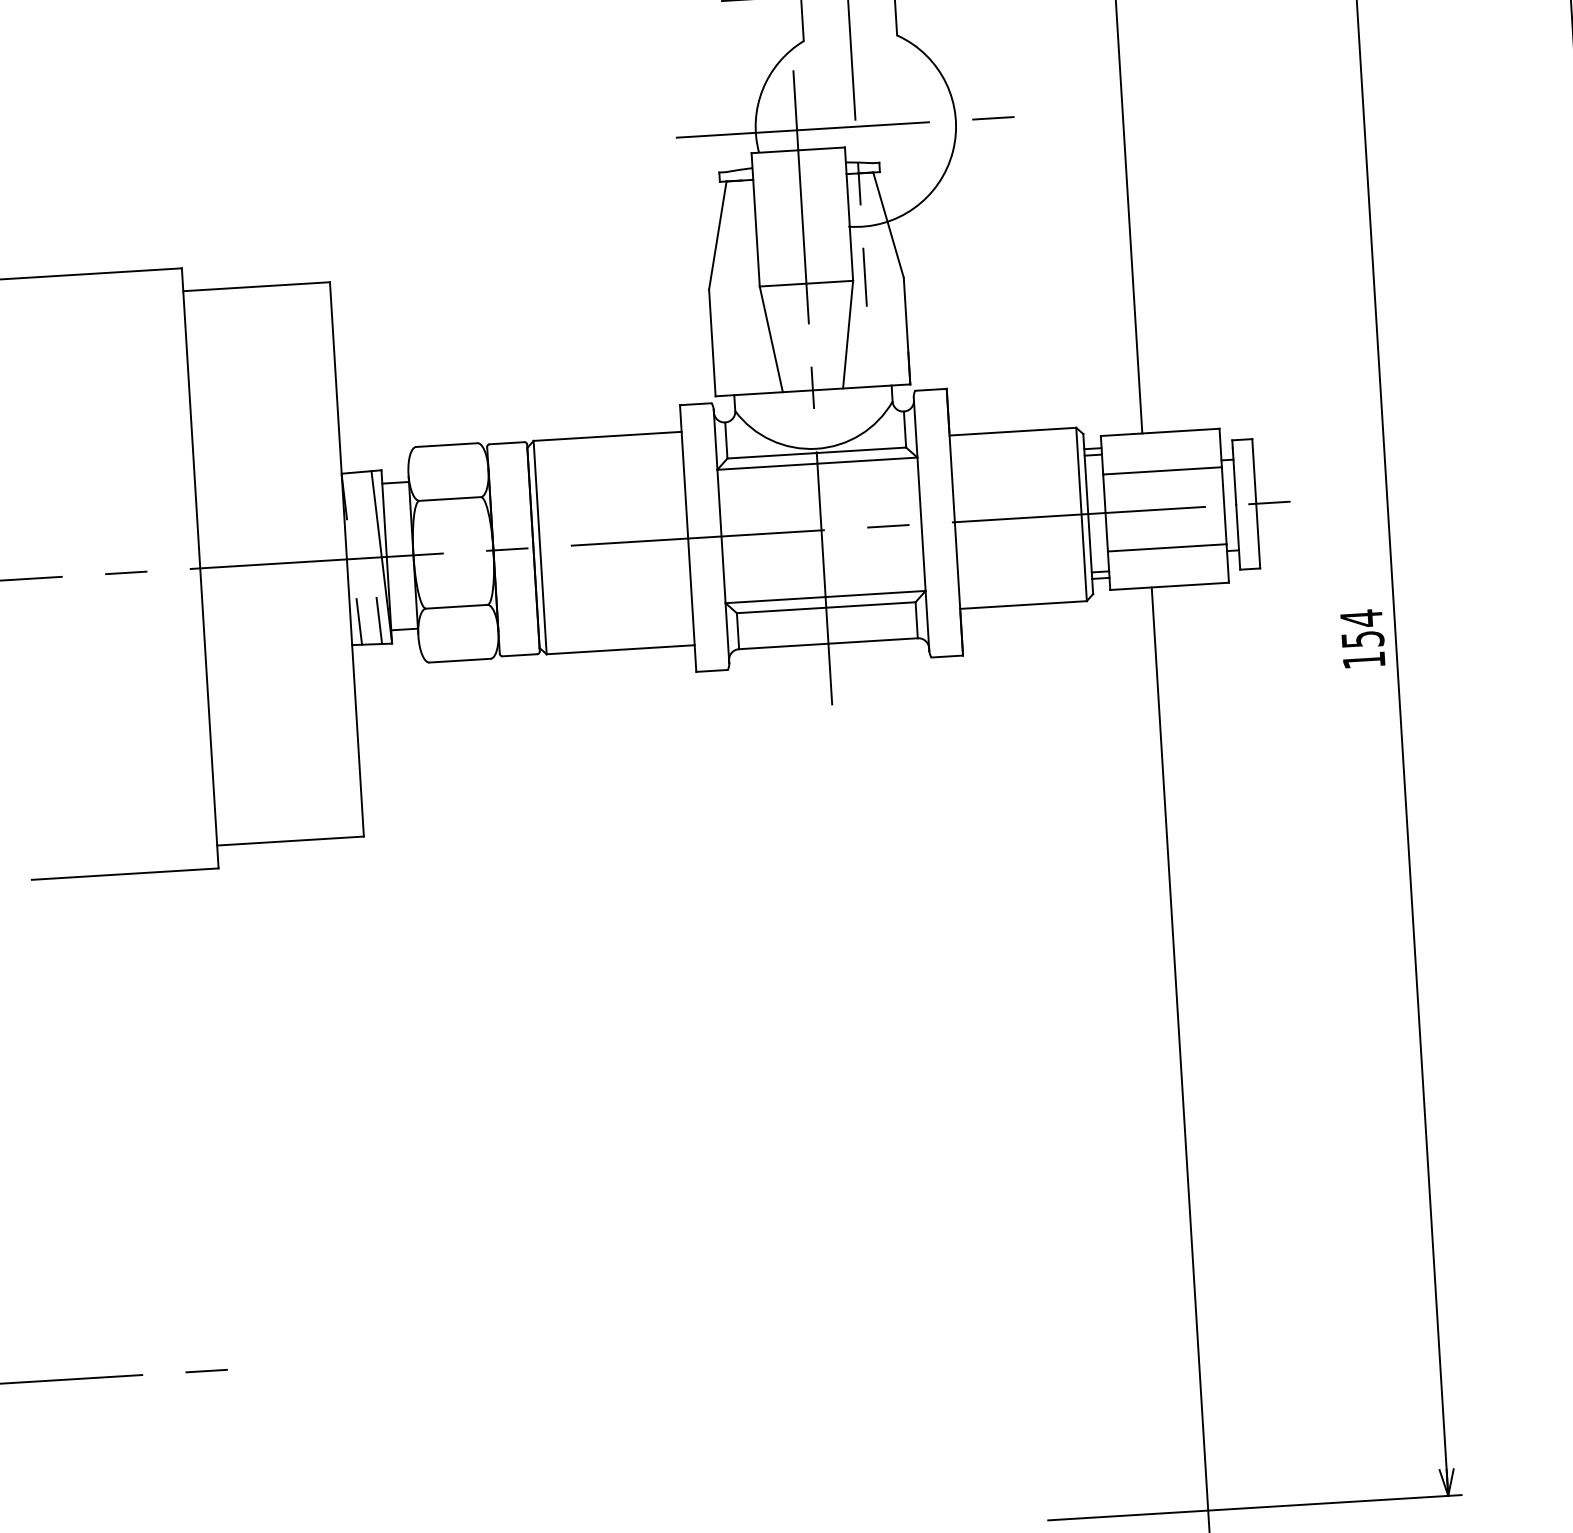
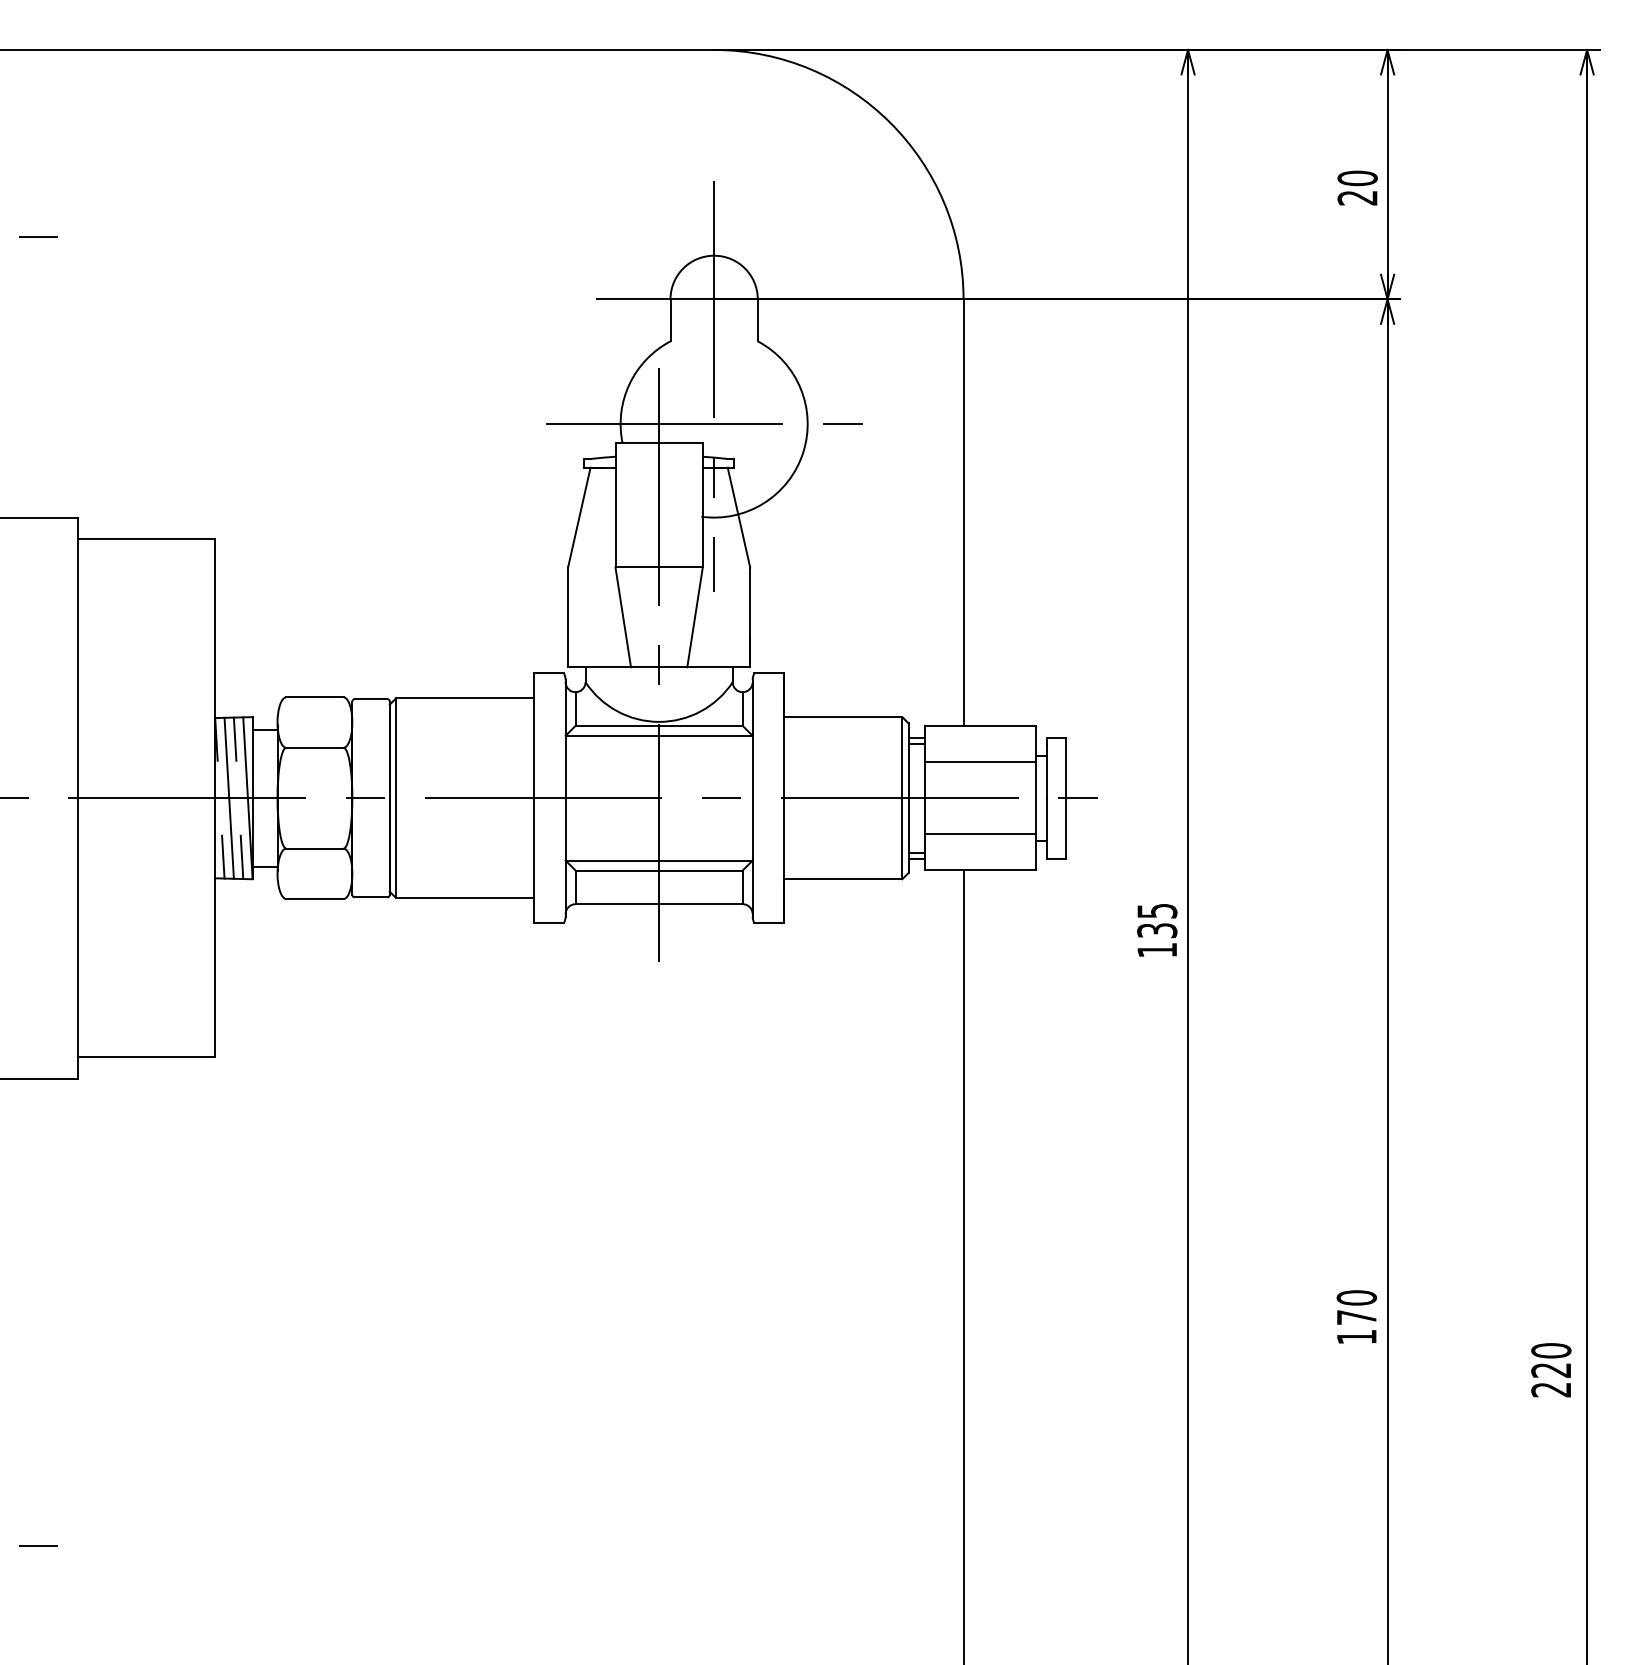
line: (363, 494) -> (234, 738), added
line: (360, 557) -> (228, 797), added
text: (1362, 628) -> (1157, 920), 154 -> 135

